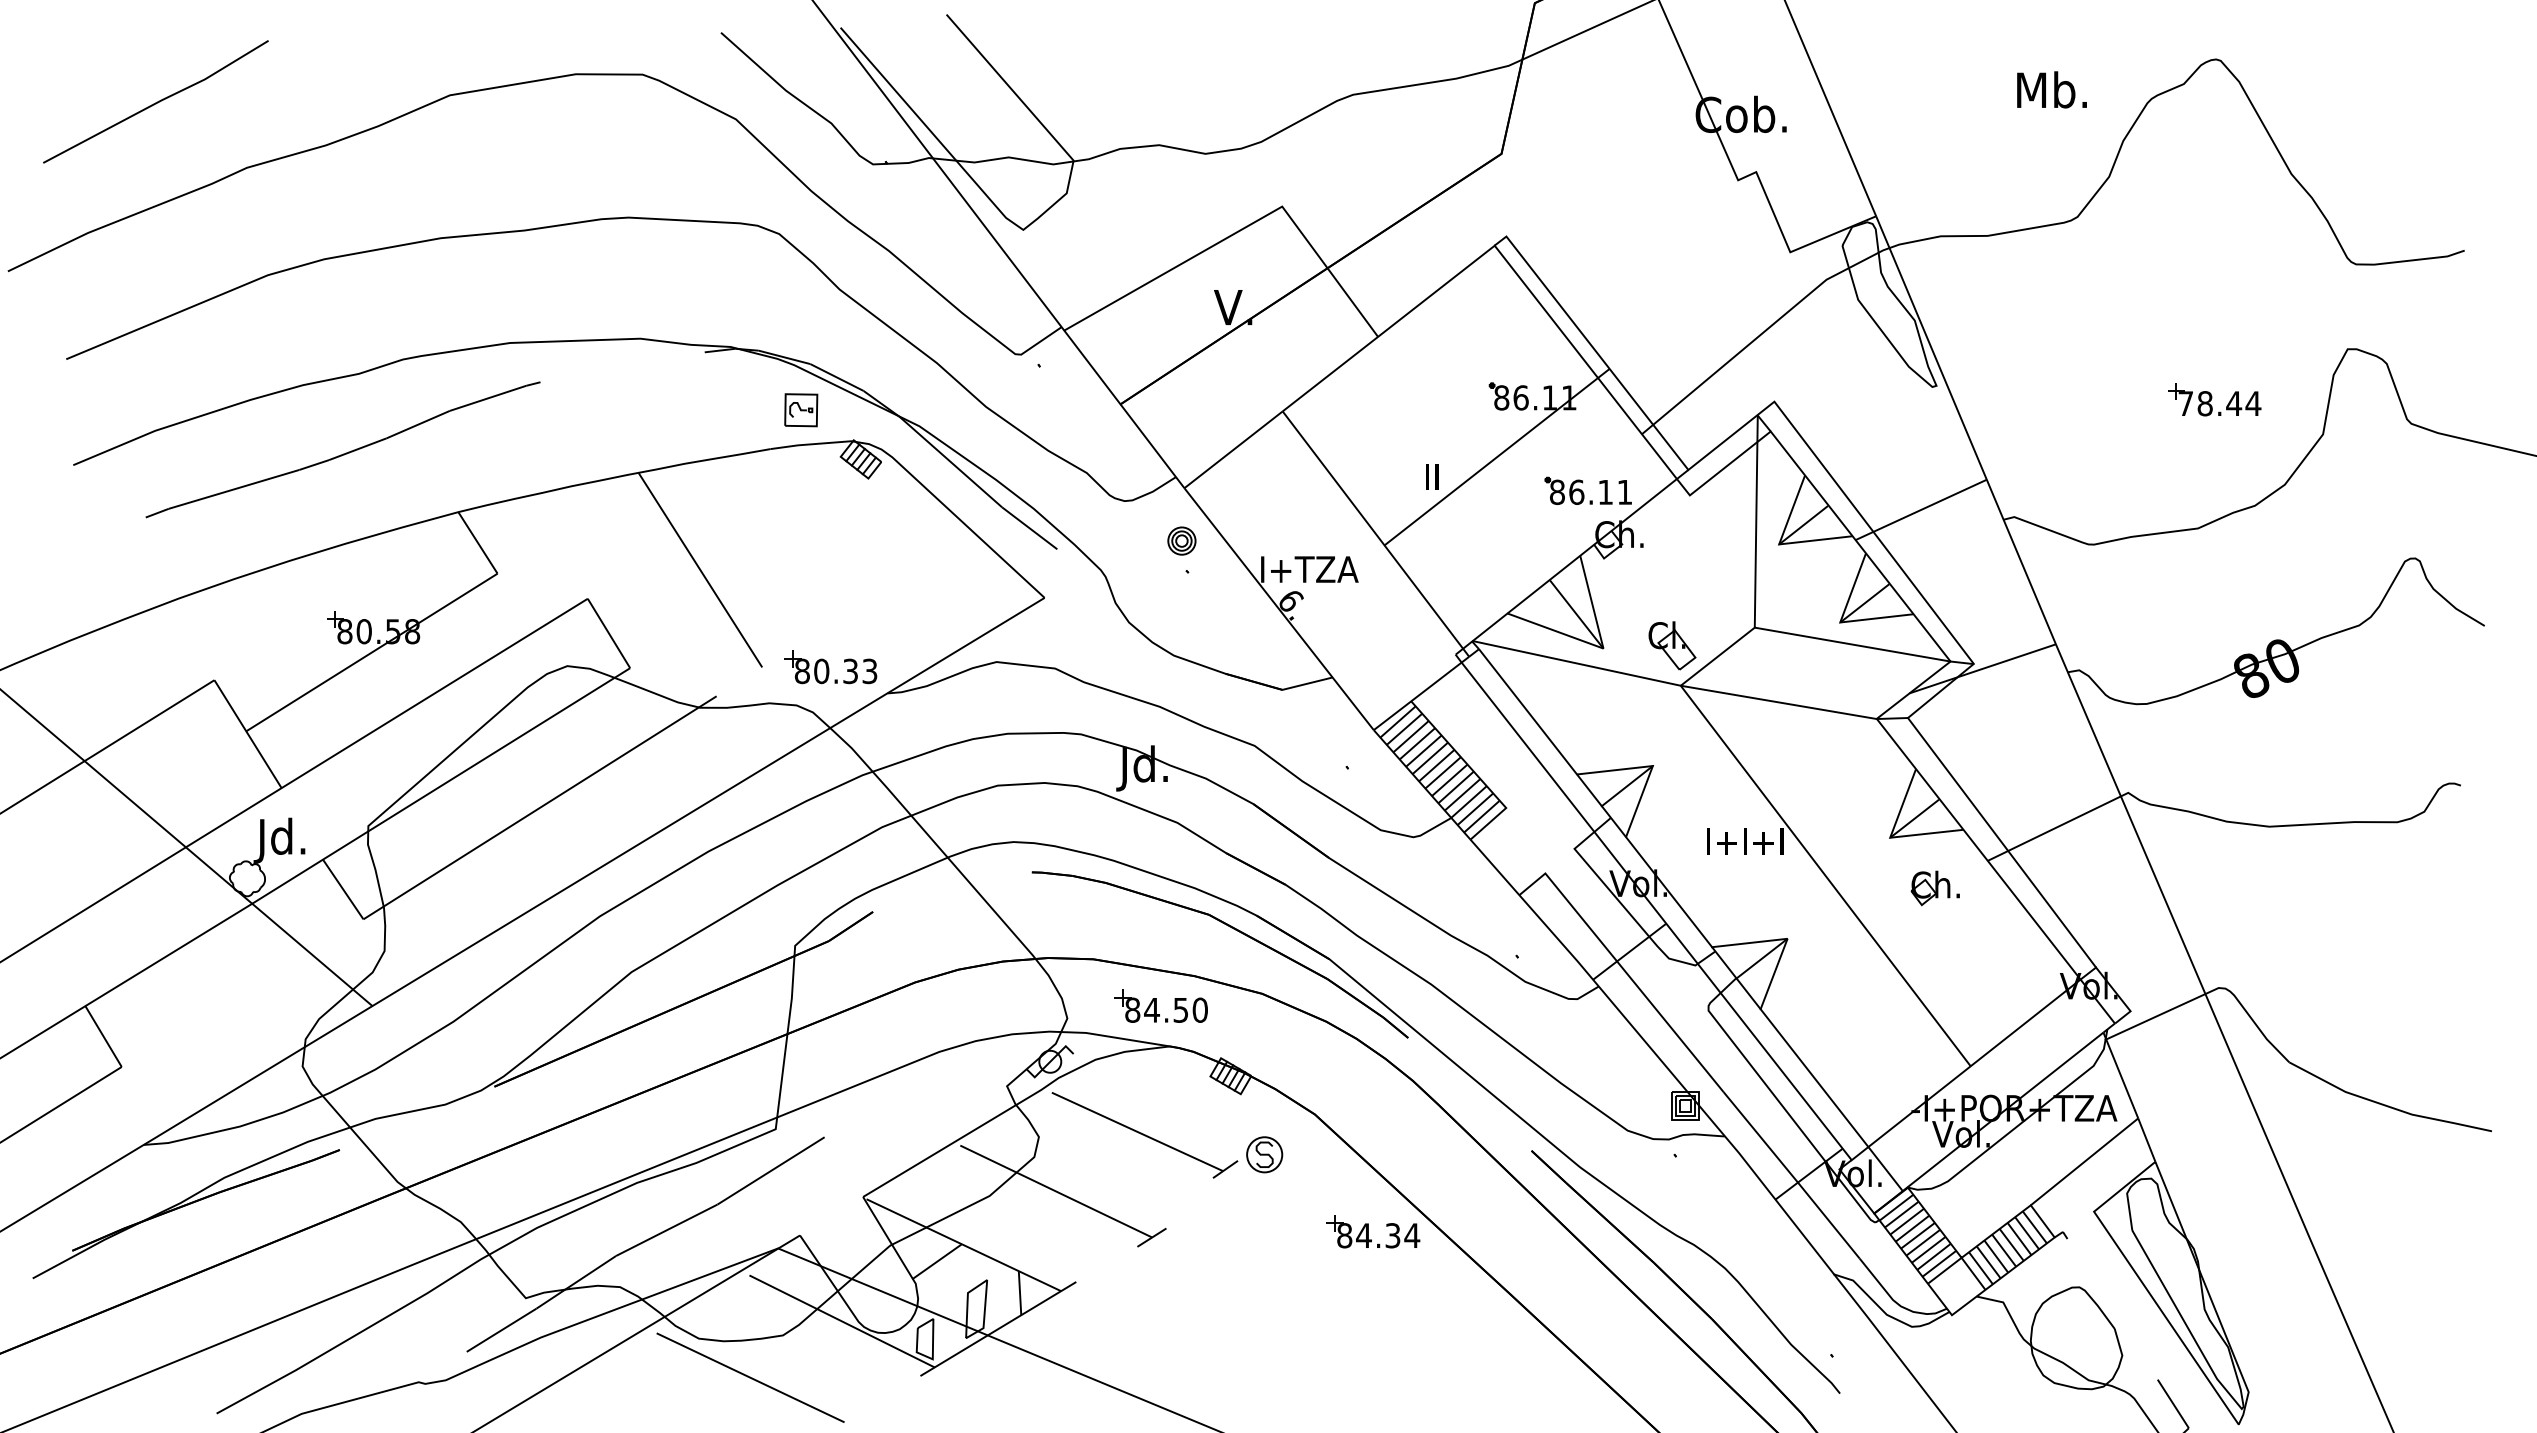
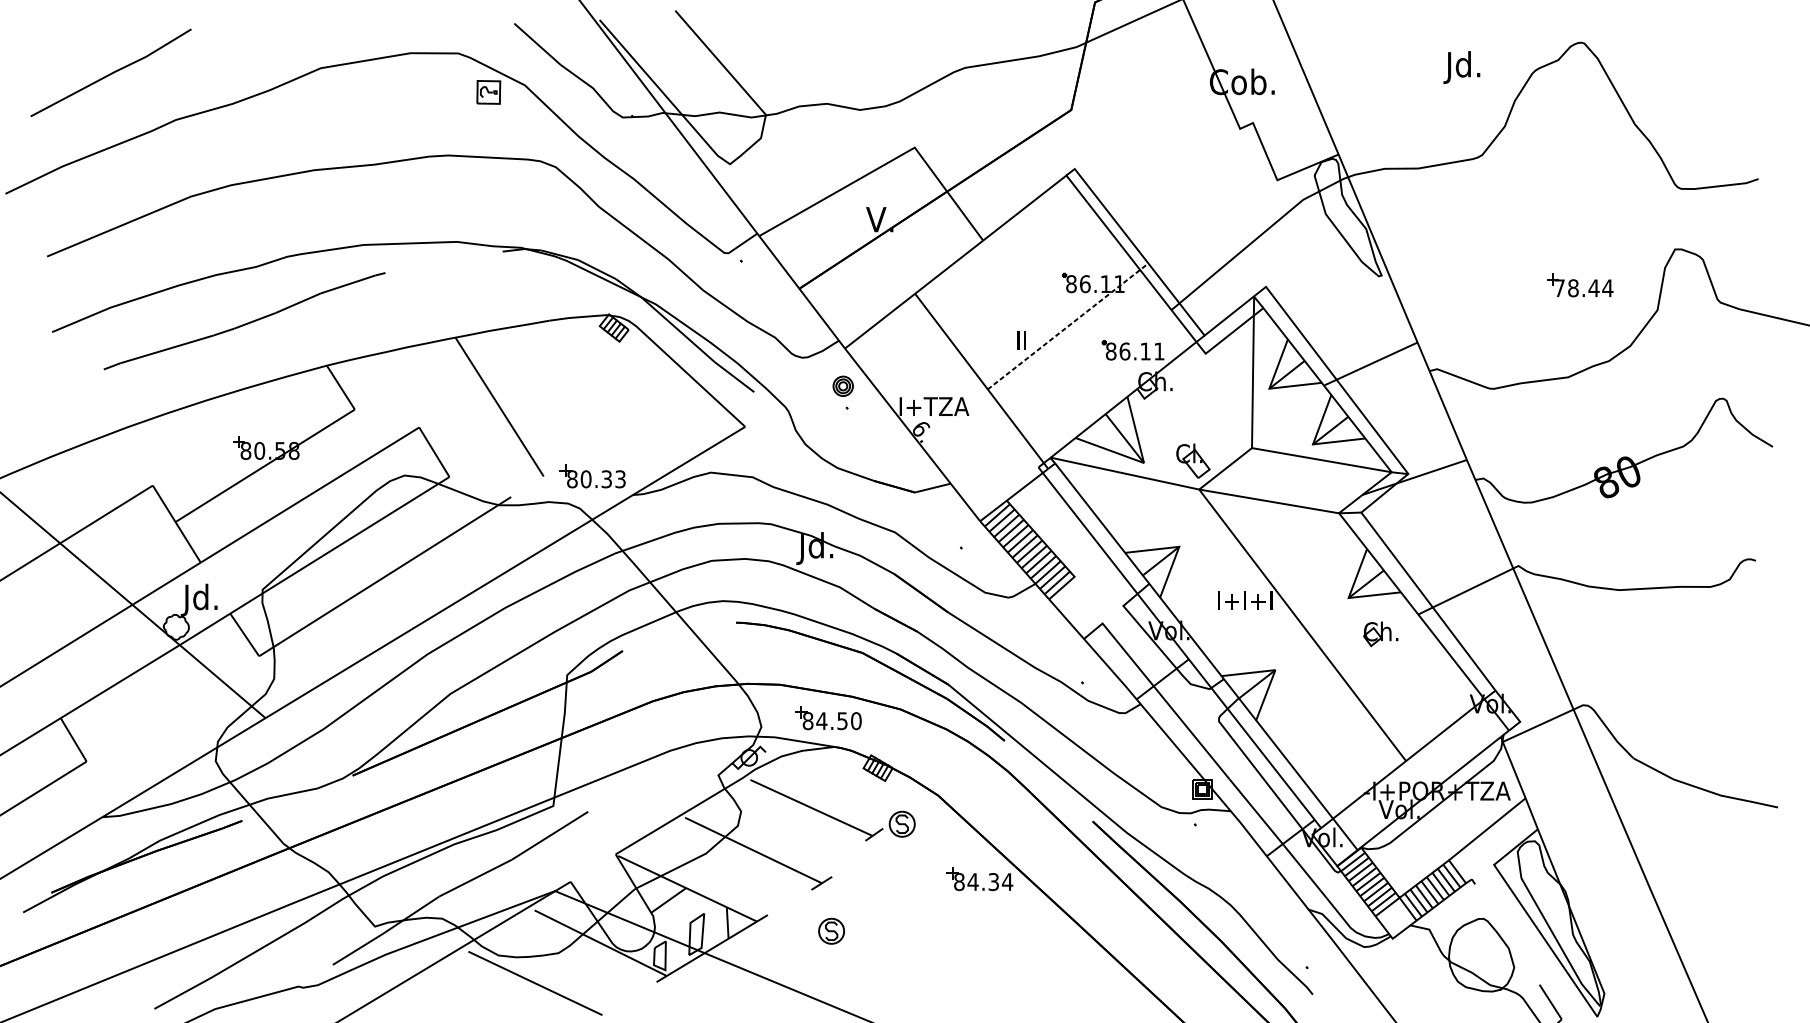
text: (2051, 94) -> (1463, 67), Mb. -> Jd.
part: (801, 410) -> (488, 92), moved
line: (1497, 456) -> (1068, 325), solid -> dashed
part: (1165, 1304) -> (831, 931), added

